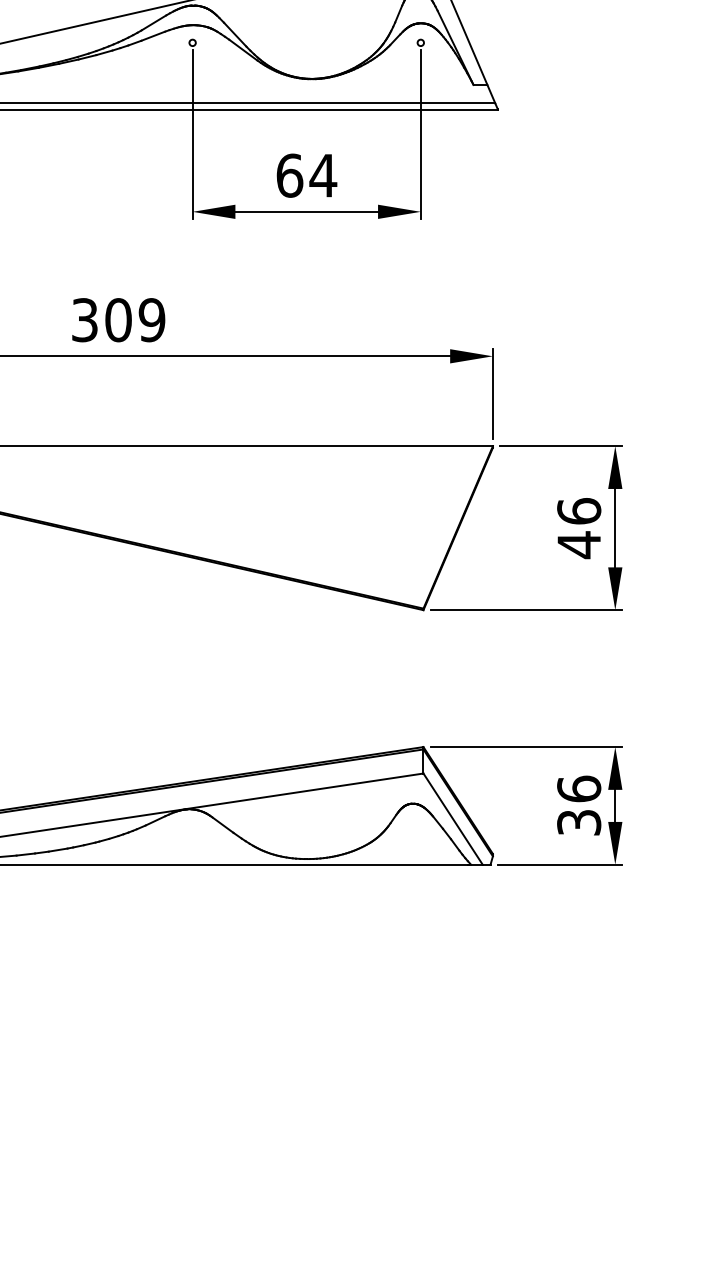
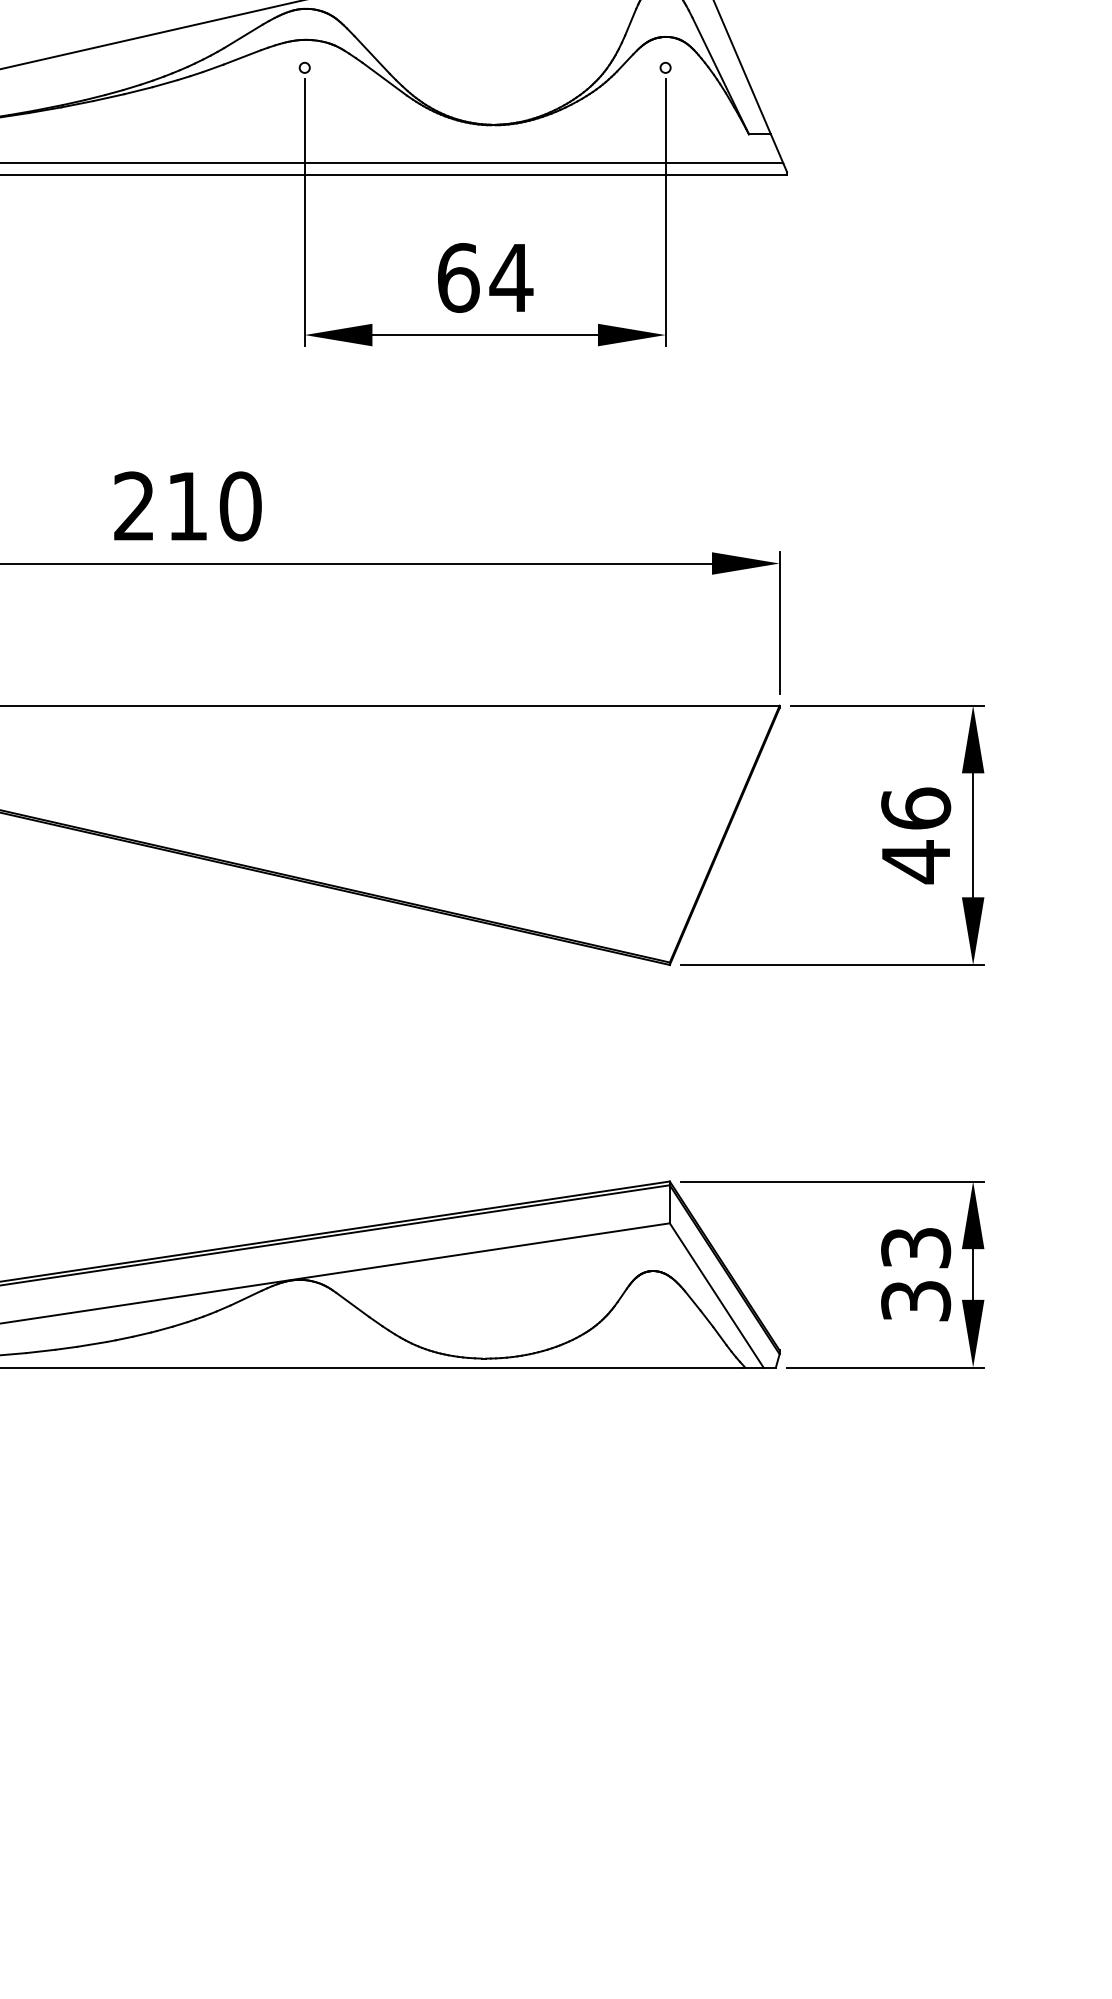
text: (118, 320) -> (187, 506), 309 -> 210
text: (579, 788) -> (916, 1246), 36 -> 33

